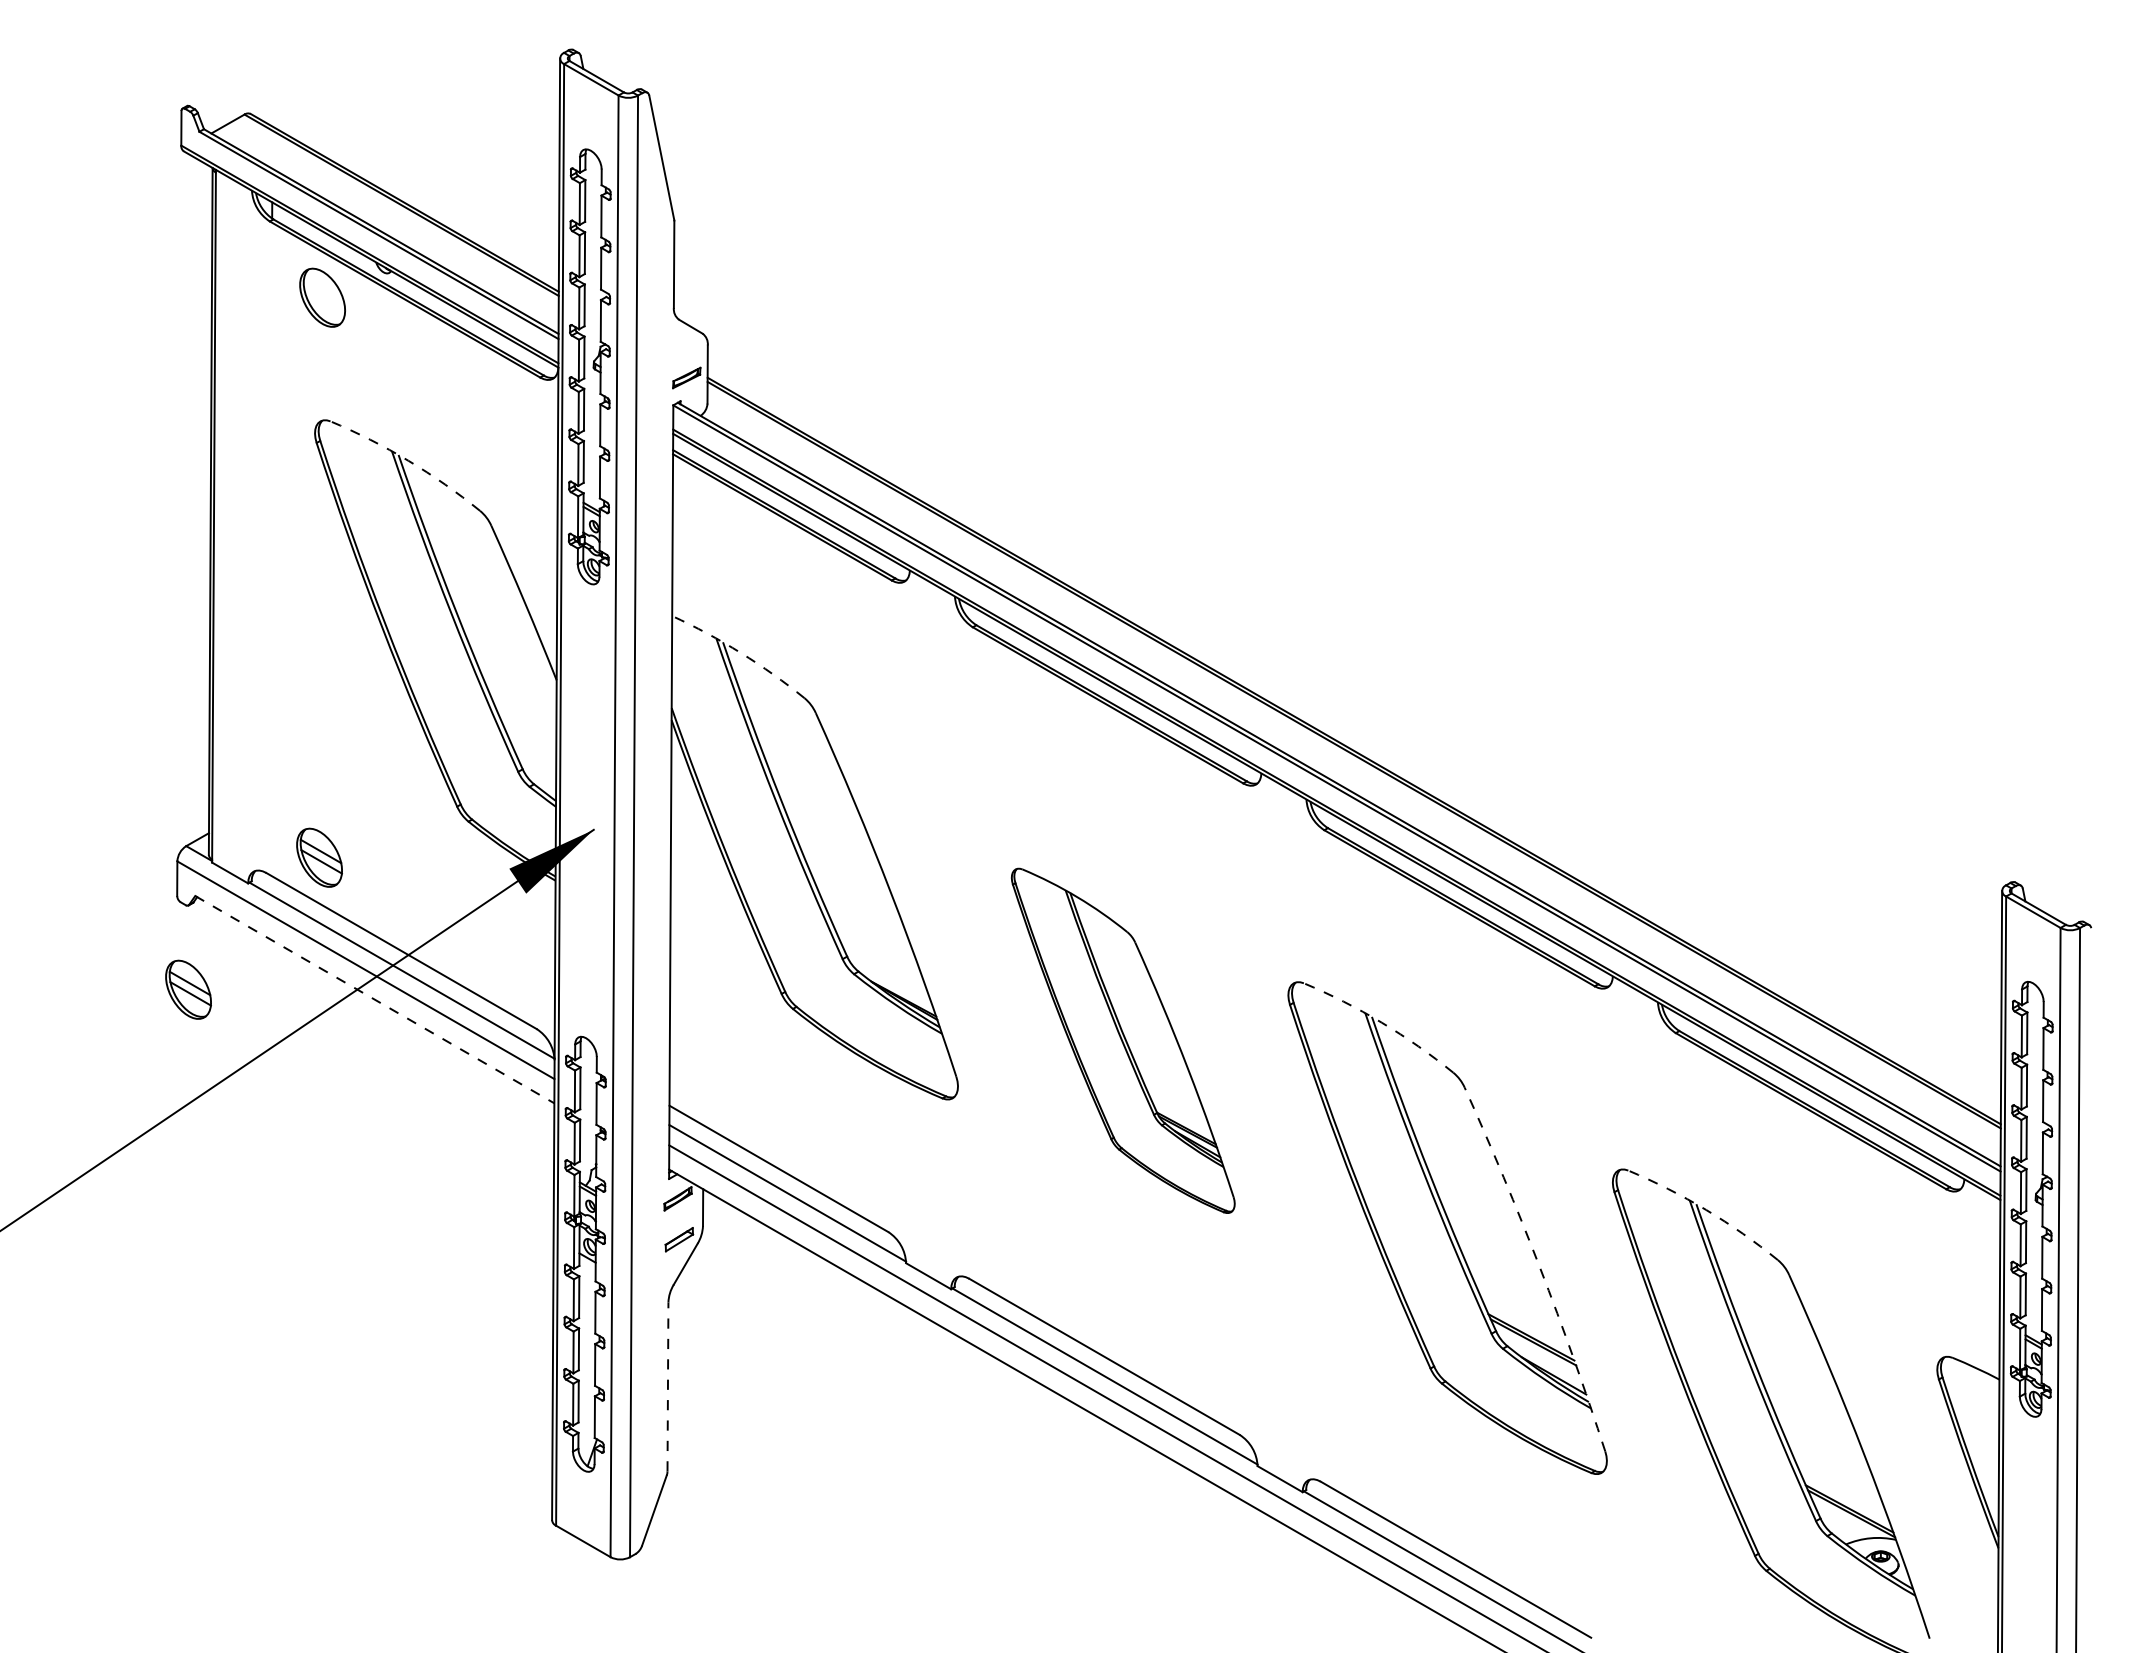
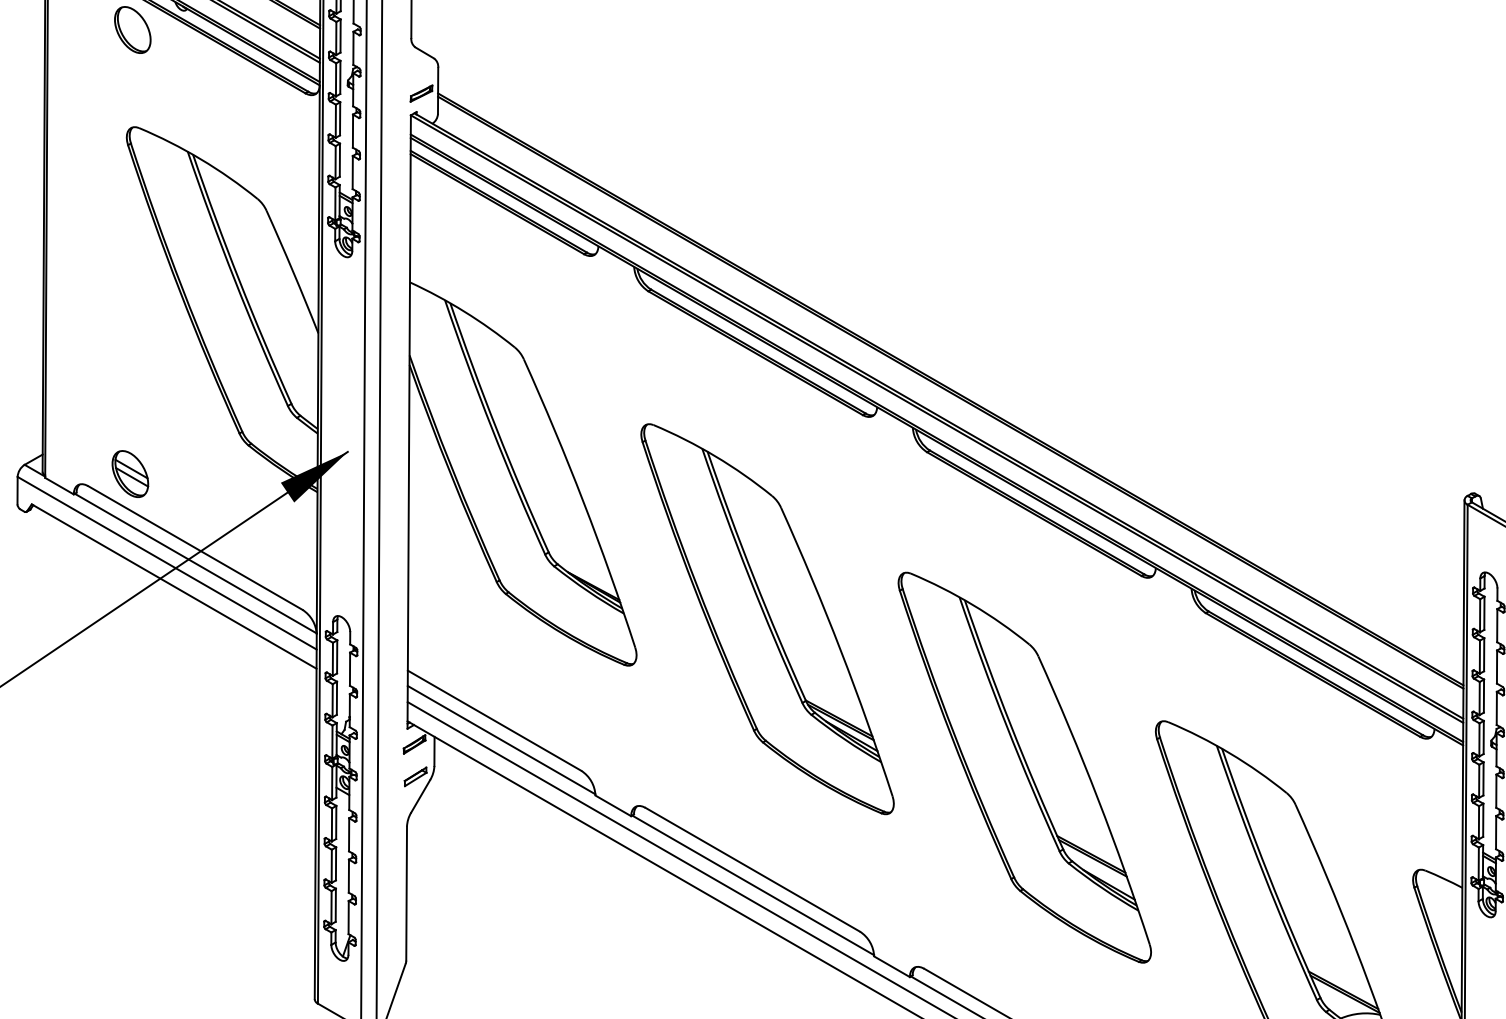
arc: (408, 460) -> (200, 159), dashed -> solid
arc: (740, 652) -> (464, 311), dashed -> solid
part: (188, 989) -> (26, 578), removed
line: (375, 999) -> (174, 586), dashed -> solid
arc: (1381, 1022) -> (972, 604), dashed -> solid
part: (1123, 1040) -> (767, 618), size x1.43
arc: (1706, 1210) -> (1230, 753), dashed -> solid
arc: (1539, 1267) -> (1097, 798), dashed -> solid
line: (667, 1386) -> (406, 893), dashed -> solid

